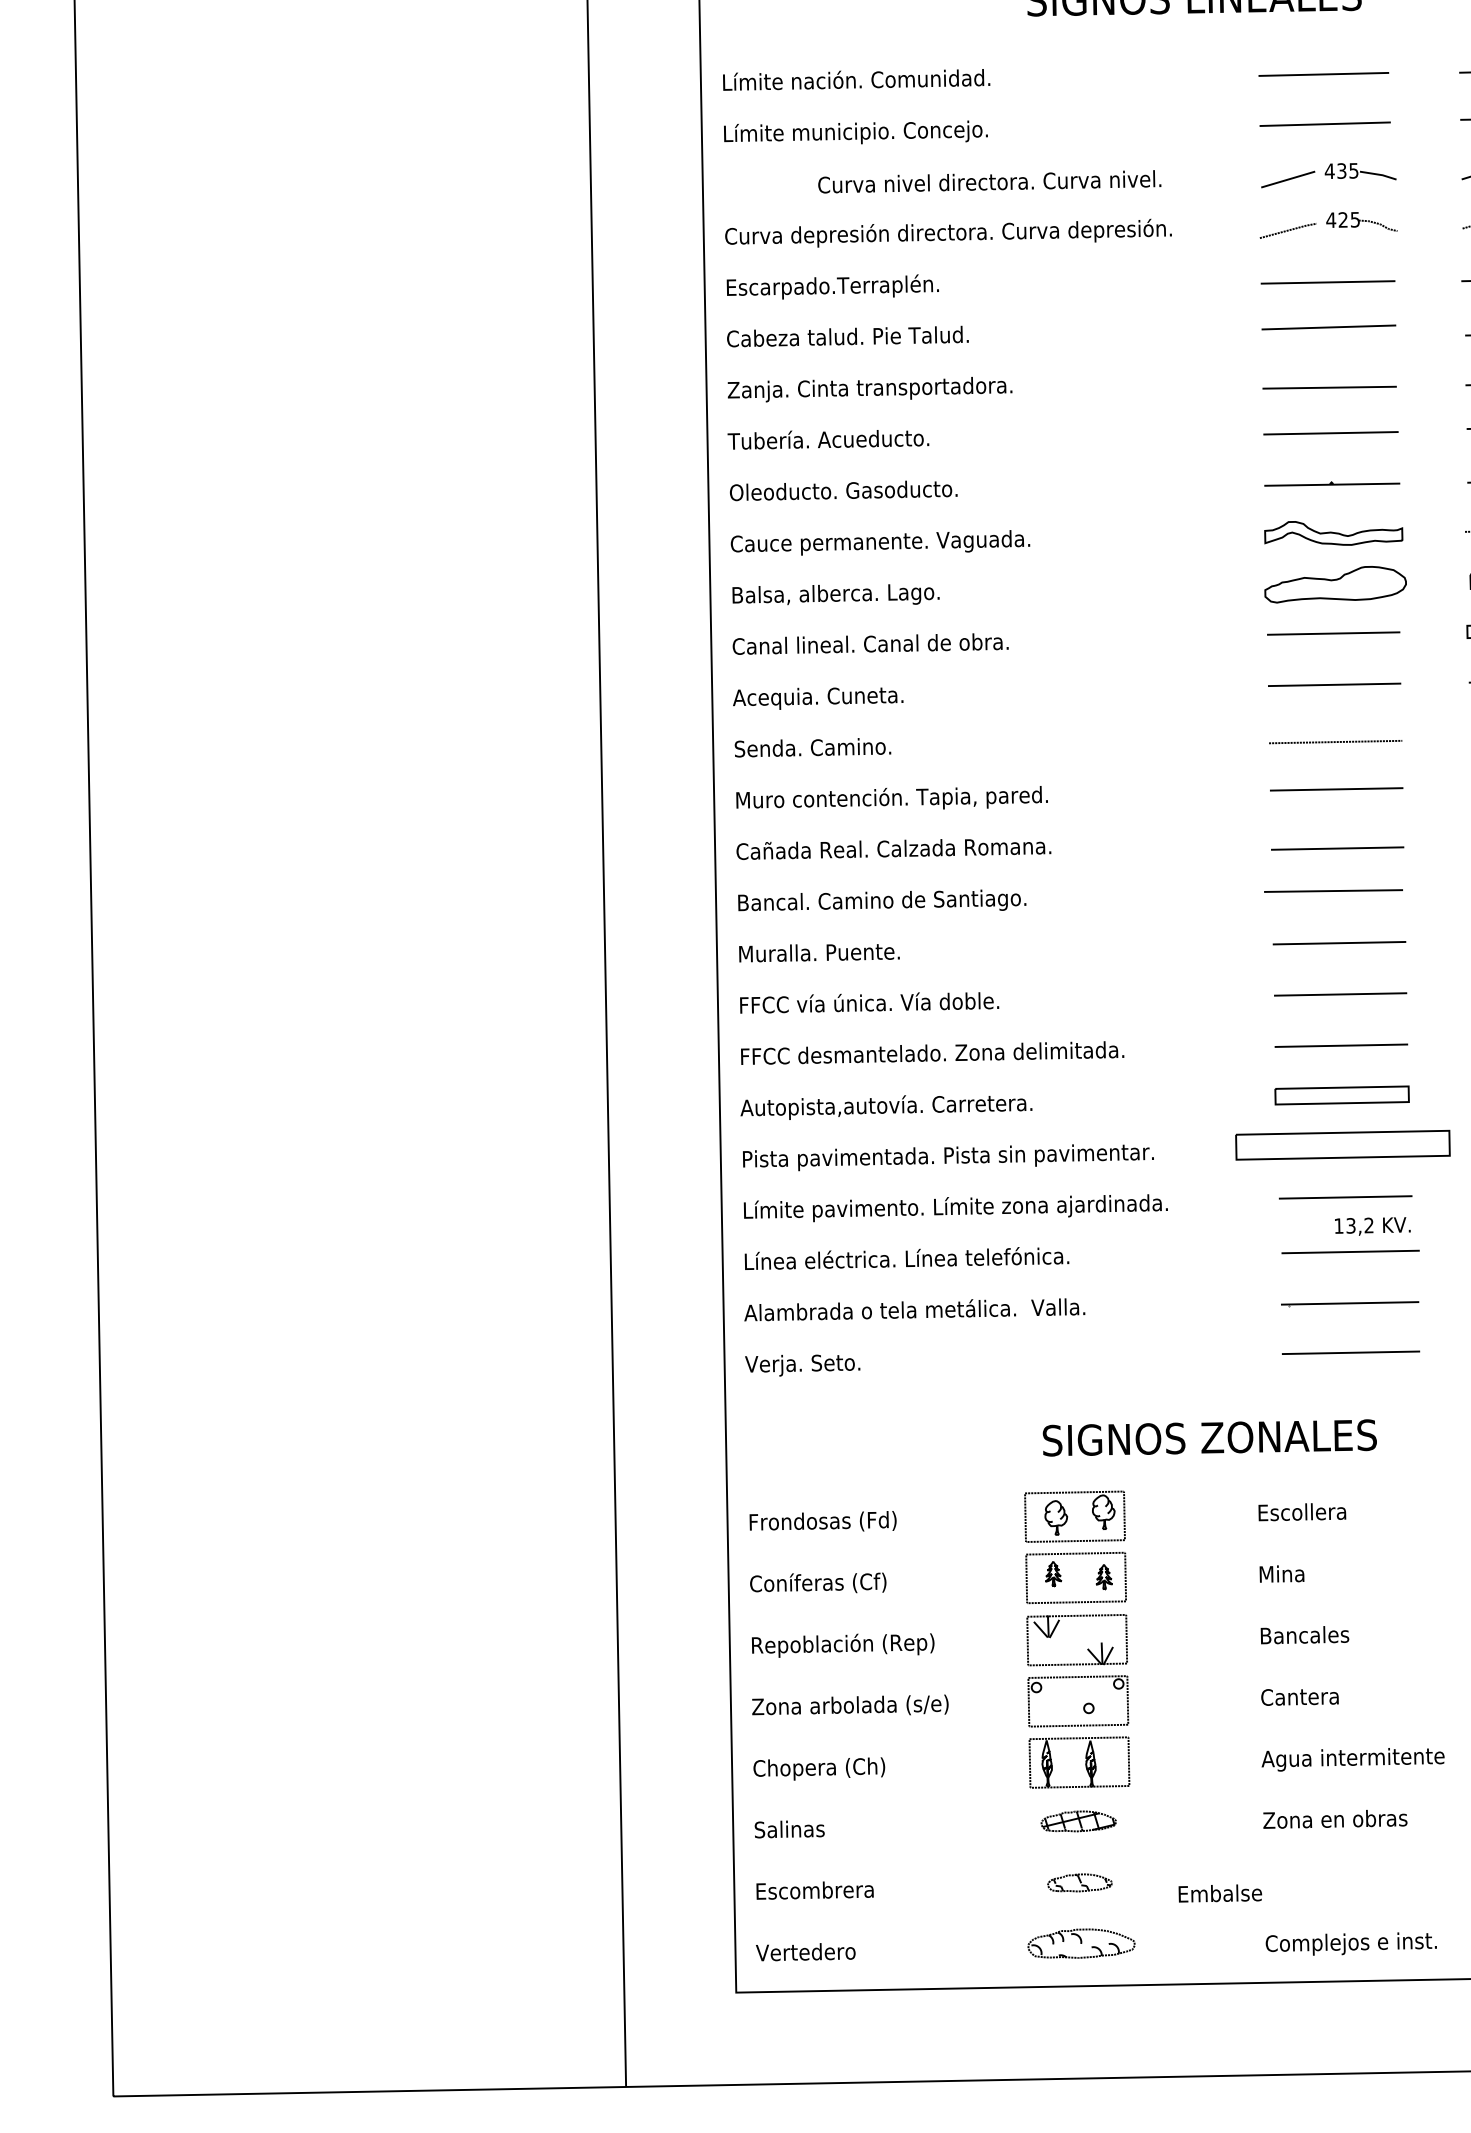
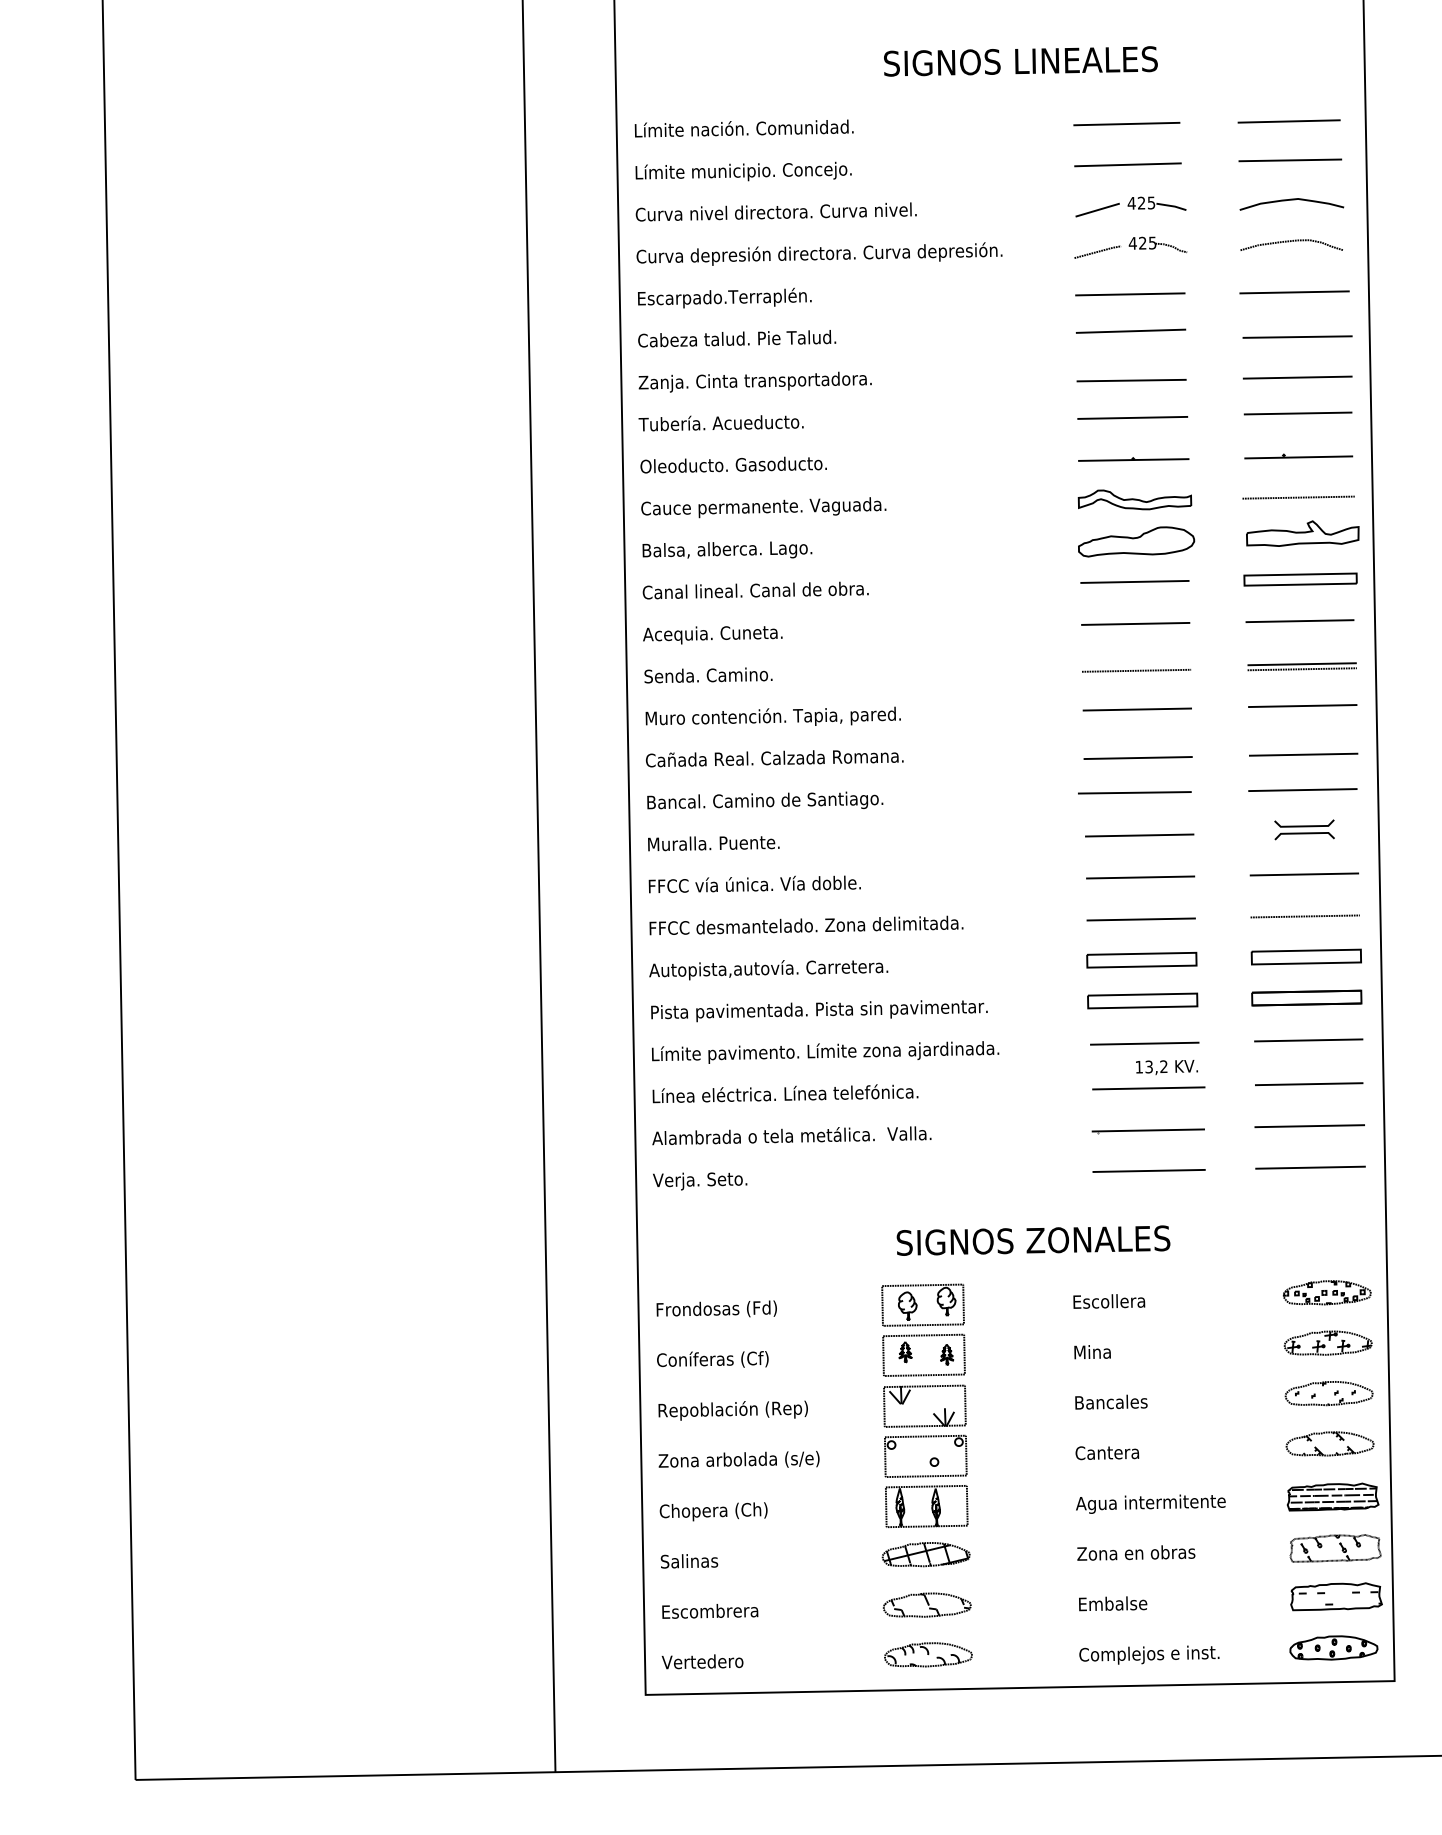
text: (1341, 171) -> (1141, 203), 435 -> 425
text: (988, 181) -> (775, 211), moved
part: (1342, 1144) -> (1142, 1000), size x0.62
part: (1077, 1821) -> (925, 1554), size x1.43
part: (1079, 1882) -> (926, 1604), size x1.67
text: (1220, 1893) -> (1113, 1603), moved

